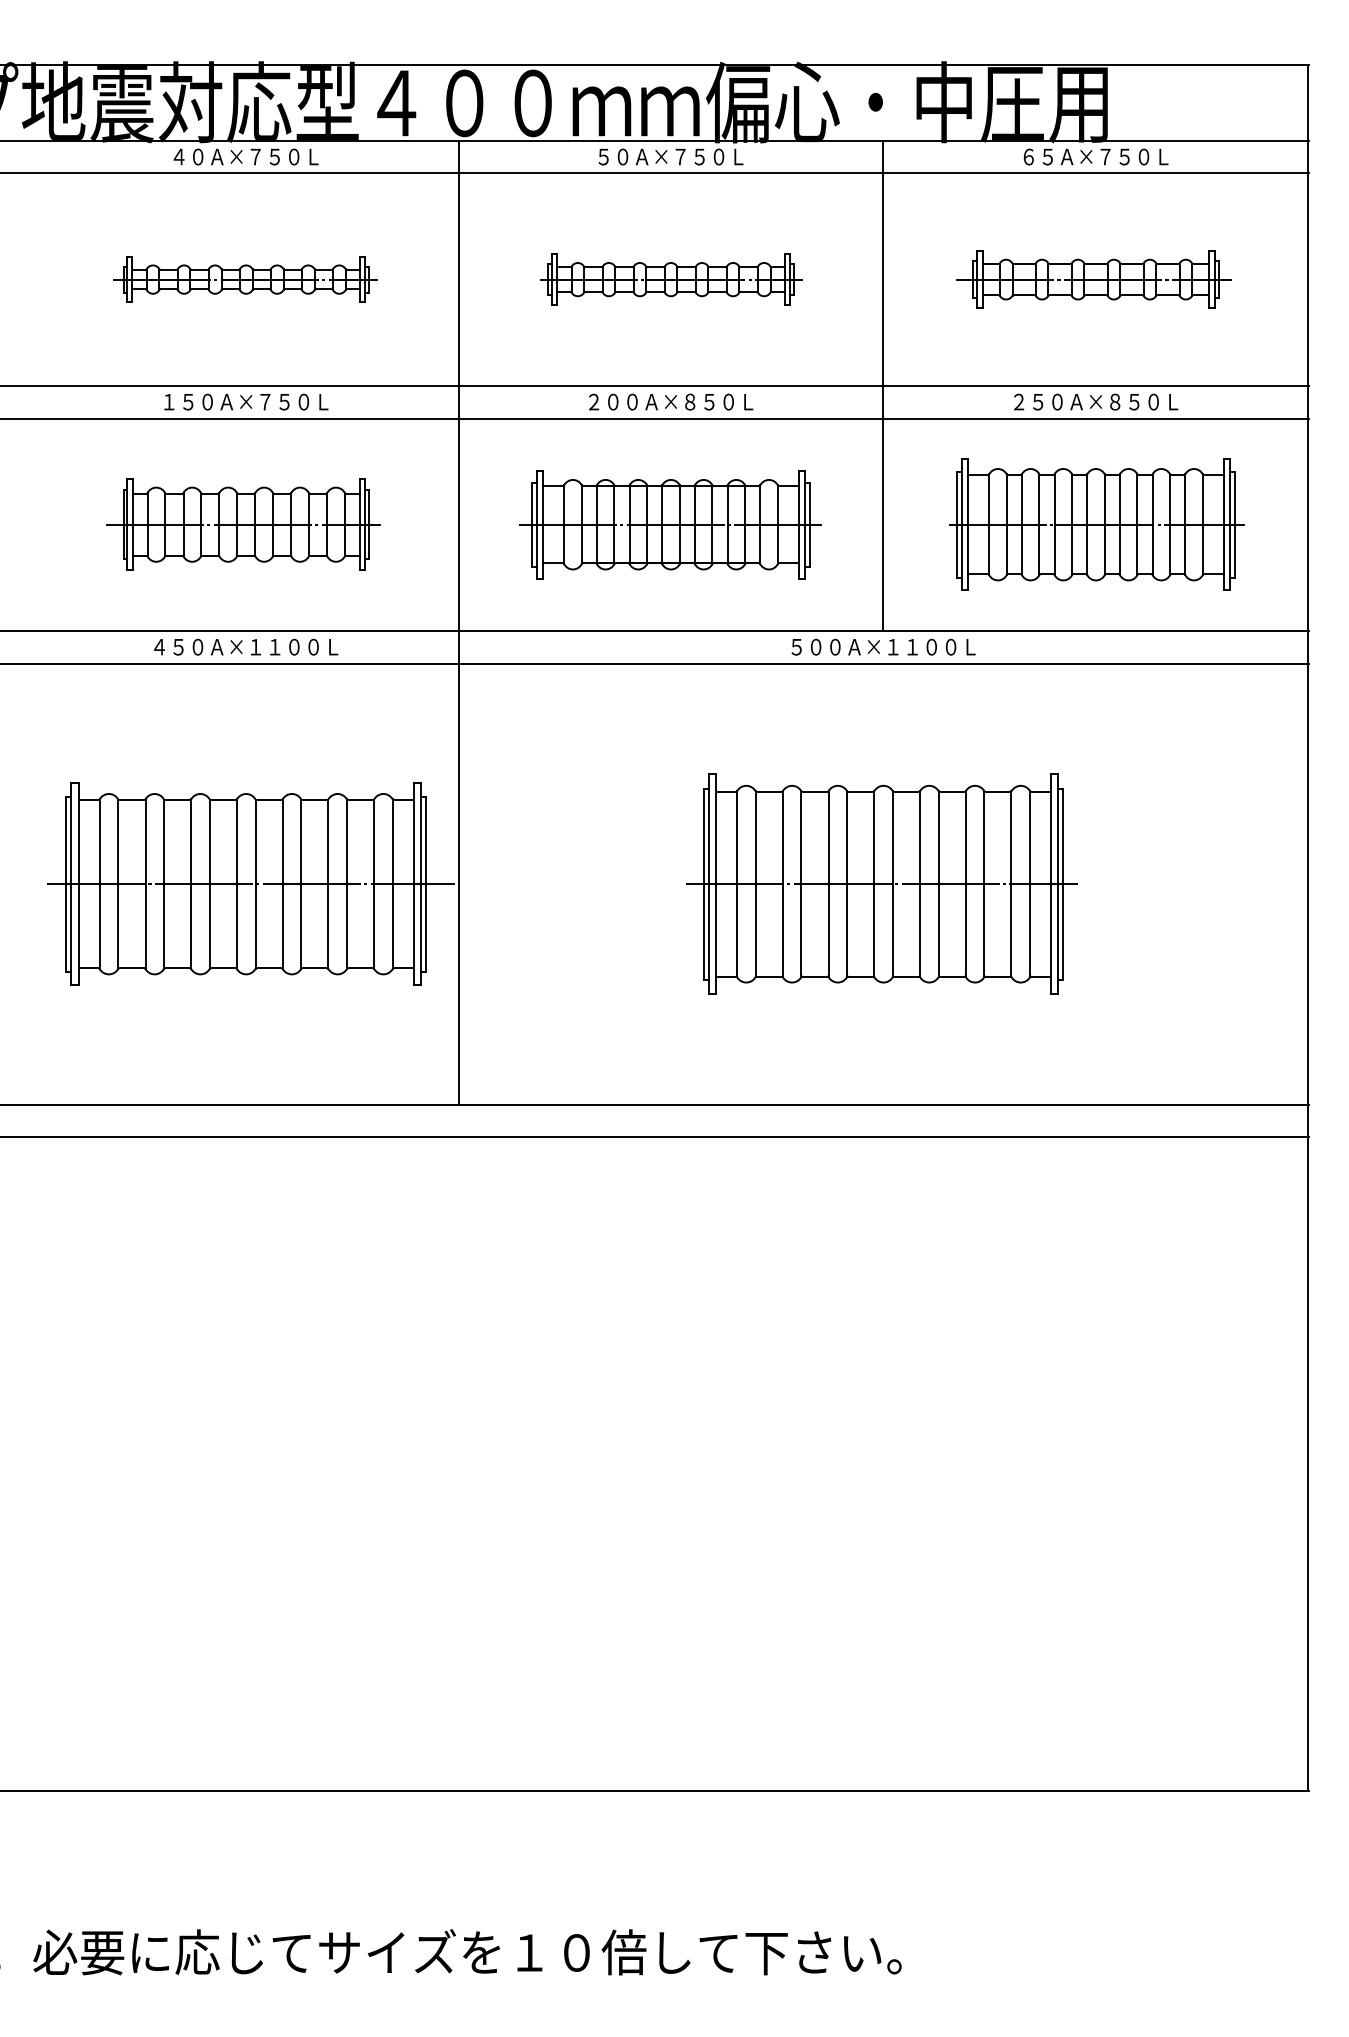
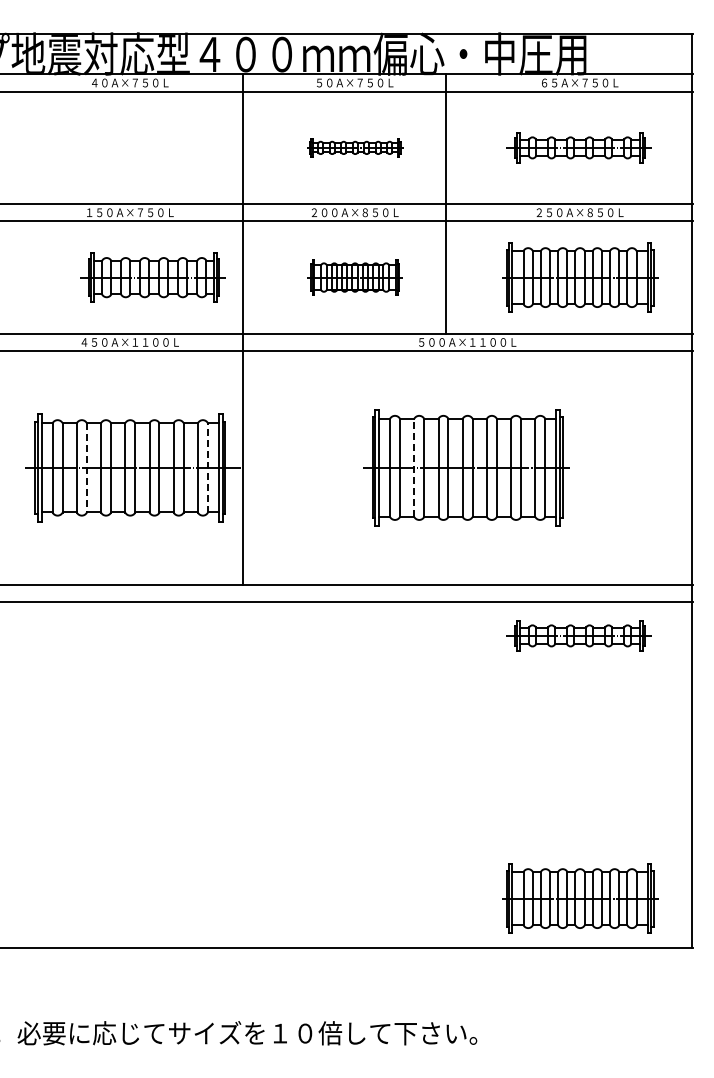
part: (244, 278) -> (129, 147), removed
part: (671, 278) -> (355, 147), size x0.7
line: (883, 384) -> (445, 203), moved
part: (242, 524) -> (152, 277), moved
part: (669, 524) -> (354, 277), size x0.6
line: (163, 883) -> (86, 467), solid -> dashed
line: (392, 883) -> (207, 467), solid -> dashed
line: (783, 883) -> (414, 467), solid -> dashed
part: (1092, 1200) -> (578, 635), added
part: (1096, 1697) -> (580, 898), added

